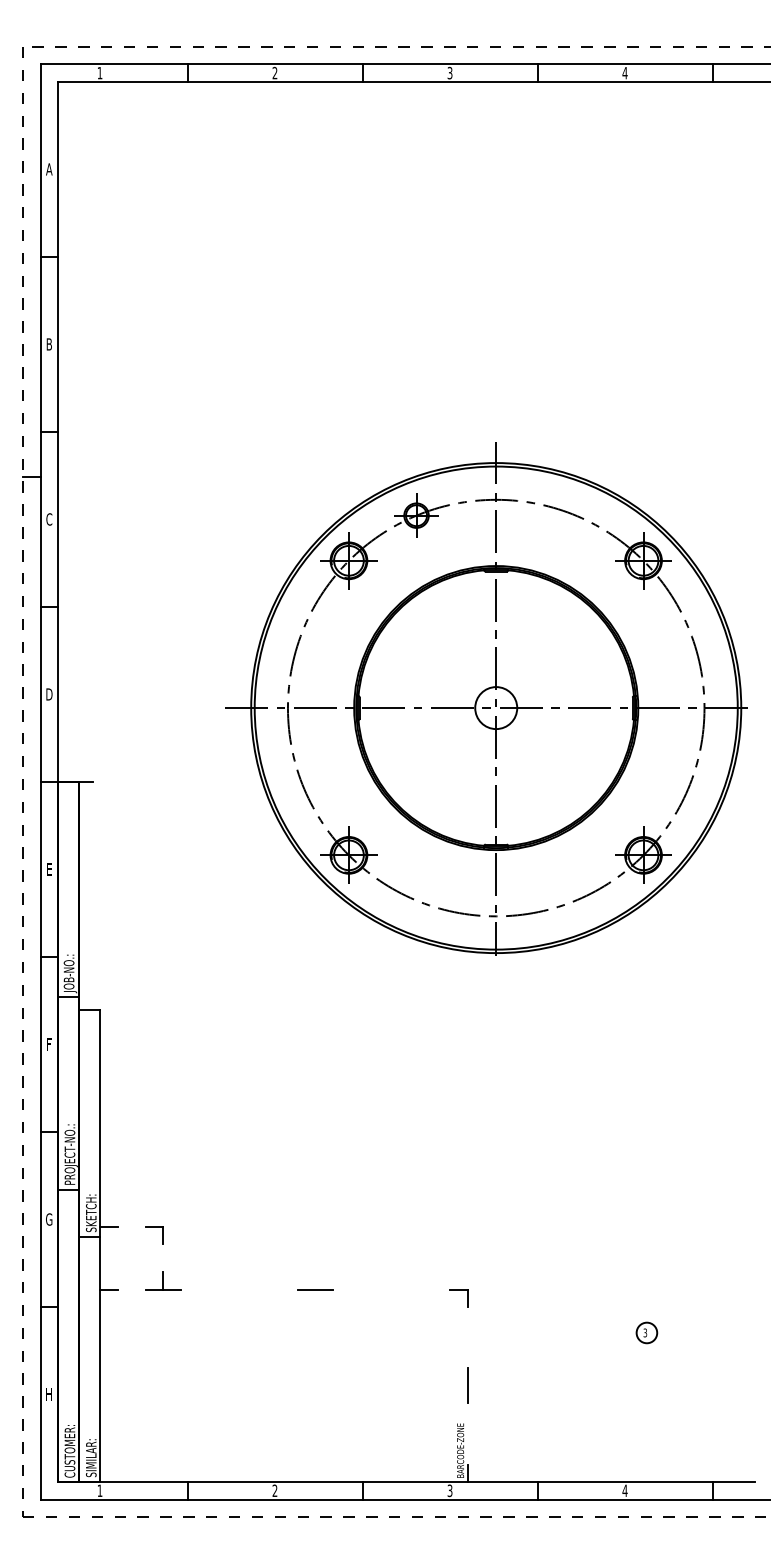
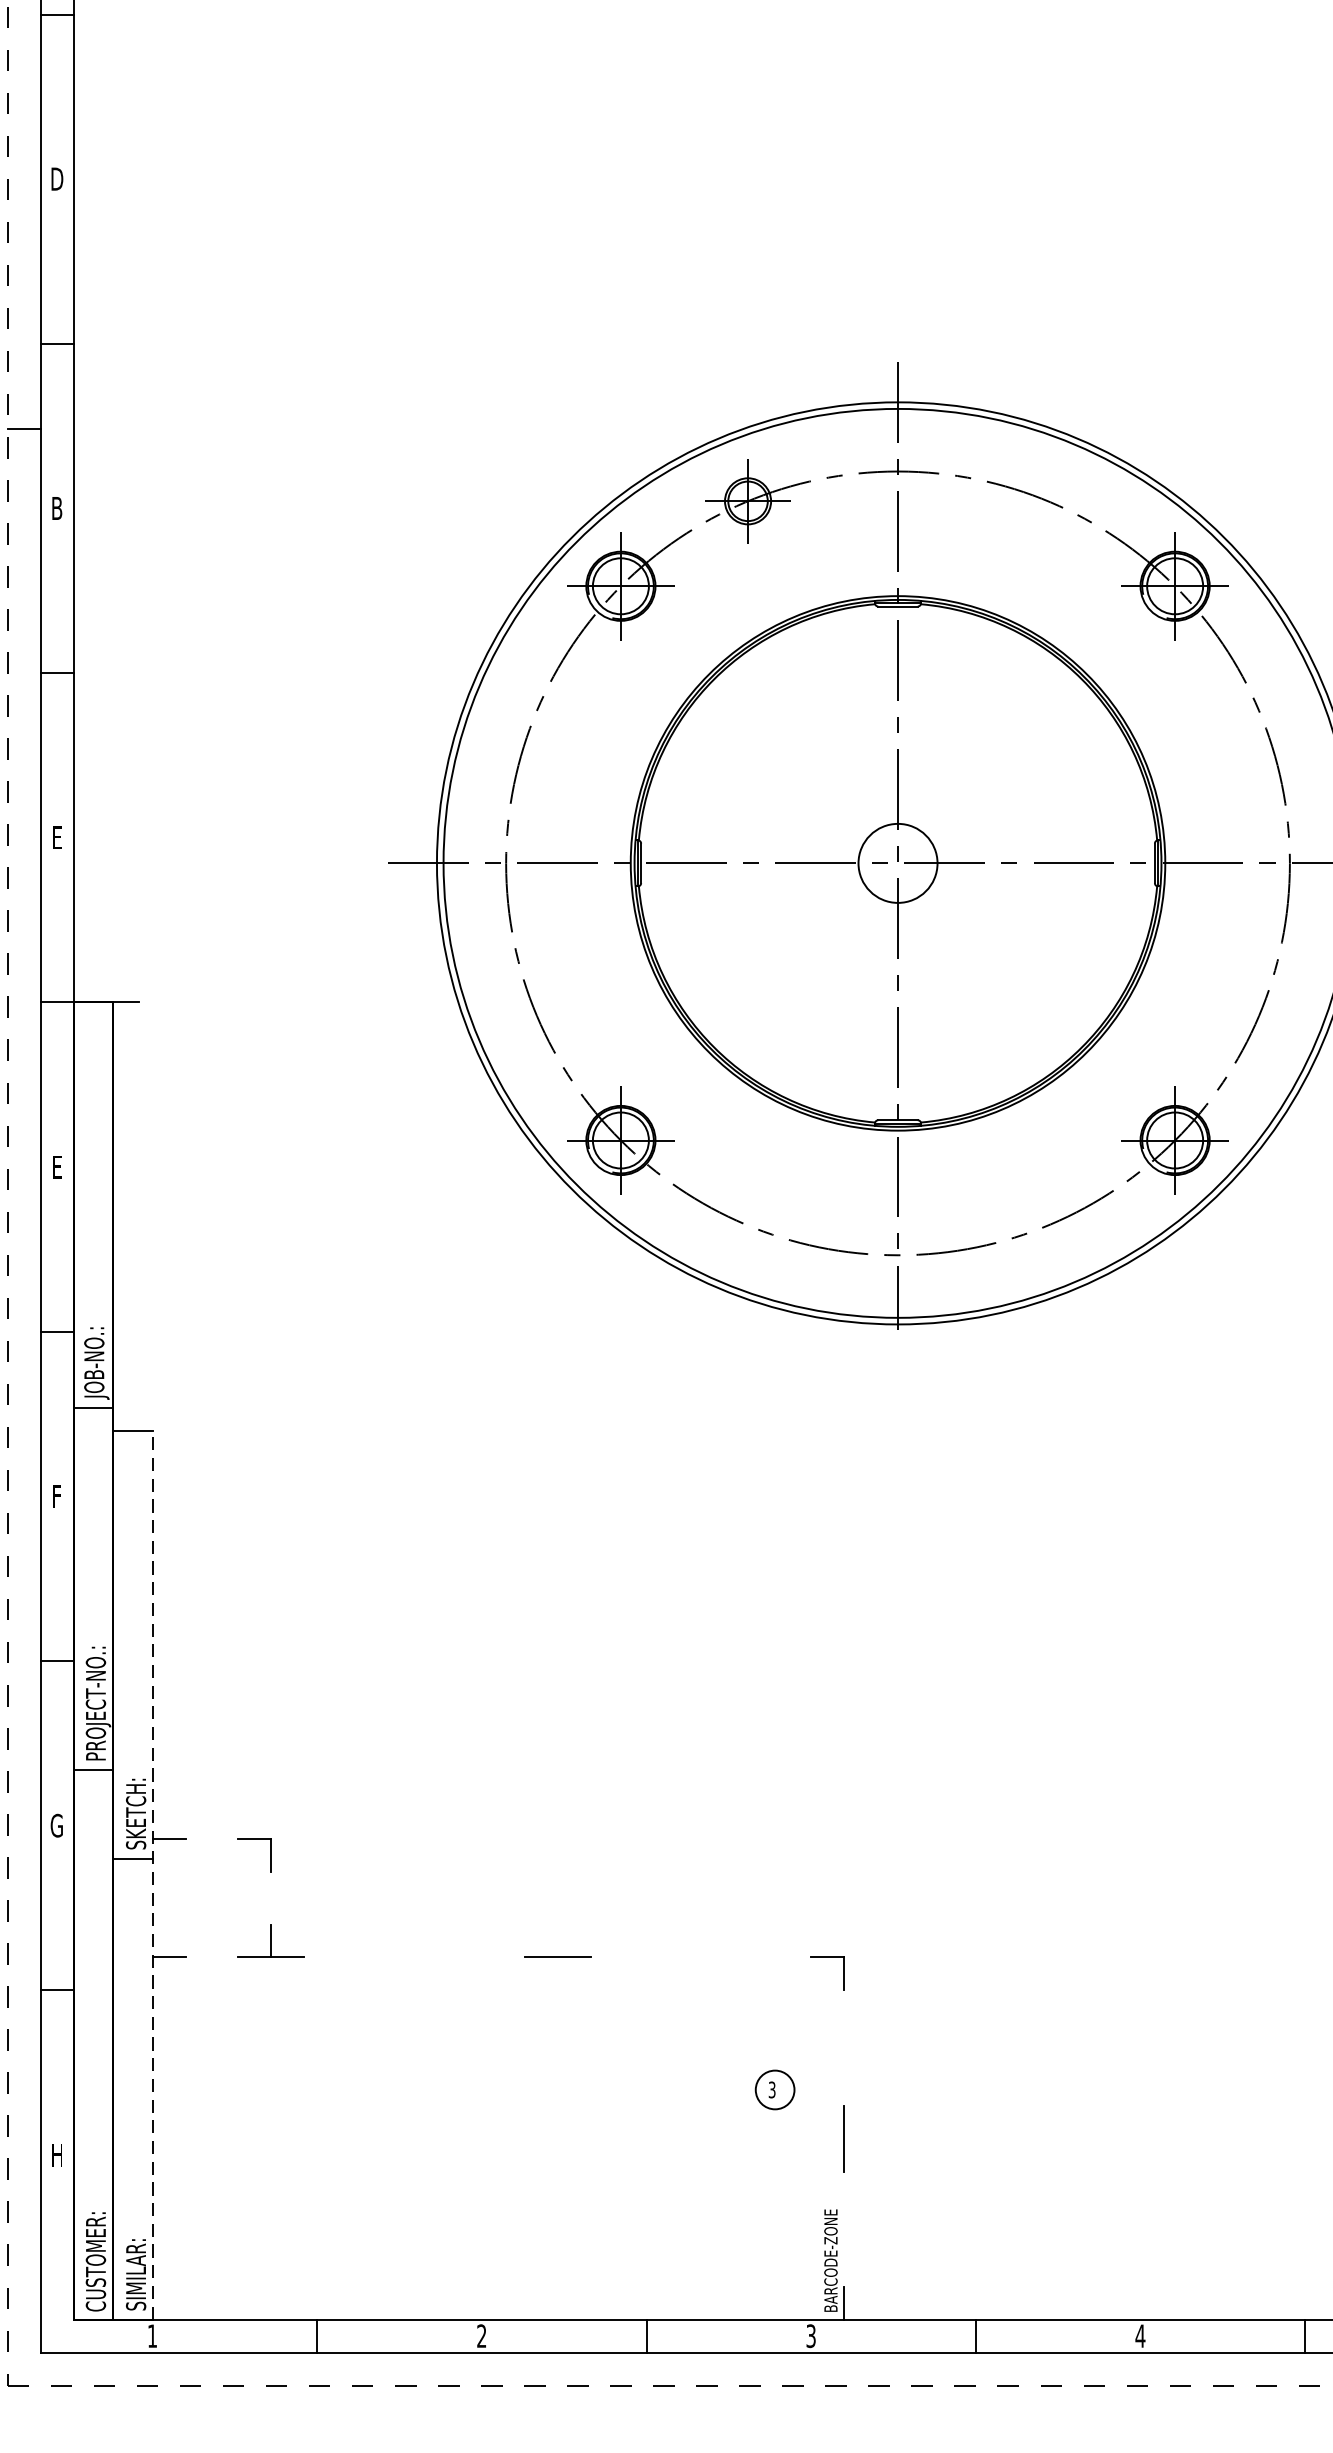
text: (49, 344) -> (57, 179), B -> D
text: (49, 519) -> (57, 508), C -> B
text: (49, 694) -> (57, 837), D -> E
line: (100, 1245) -> (153, 1874), solid -> dashed
part: (646, 1332) -> (774, 2089), moved

